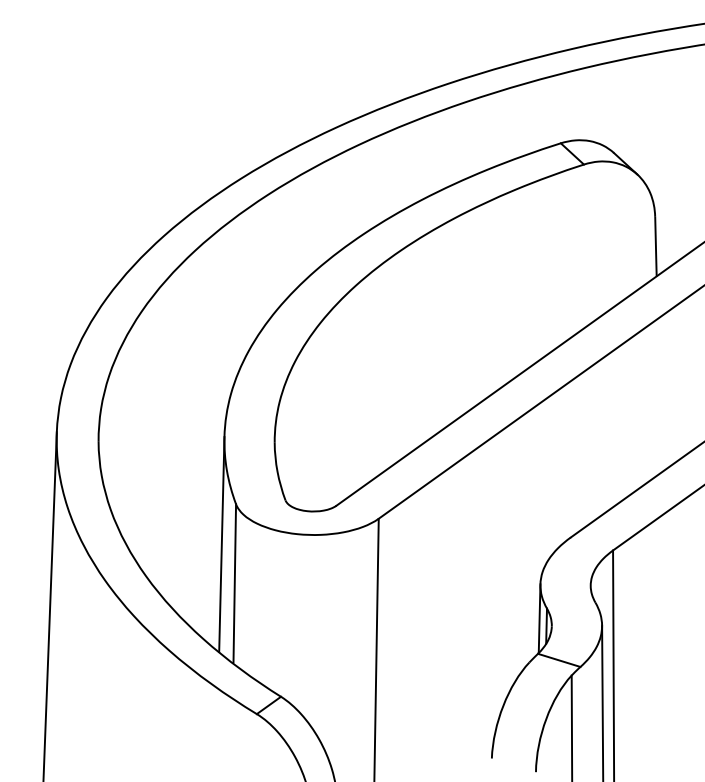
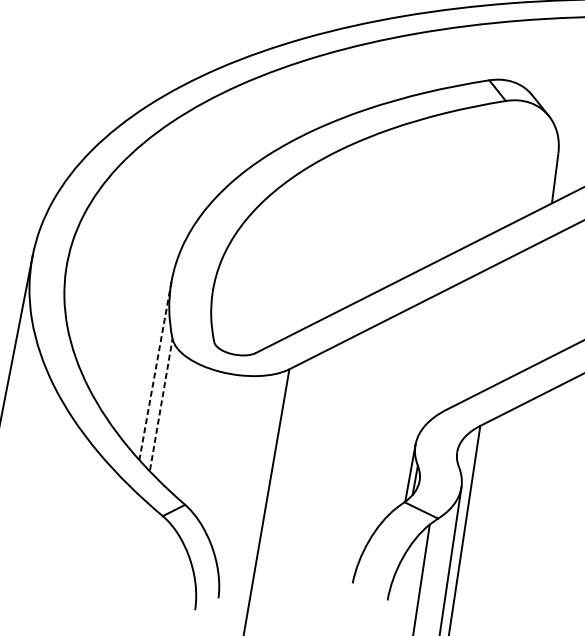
line: (221, 545) -> (155, 371), solid -> dashed
line: (234, 582) -> (161, 403), solid -> dashed

